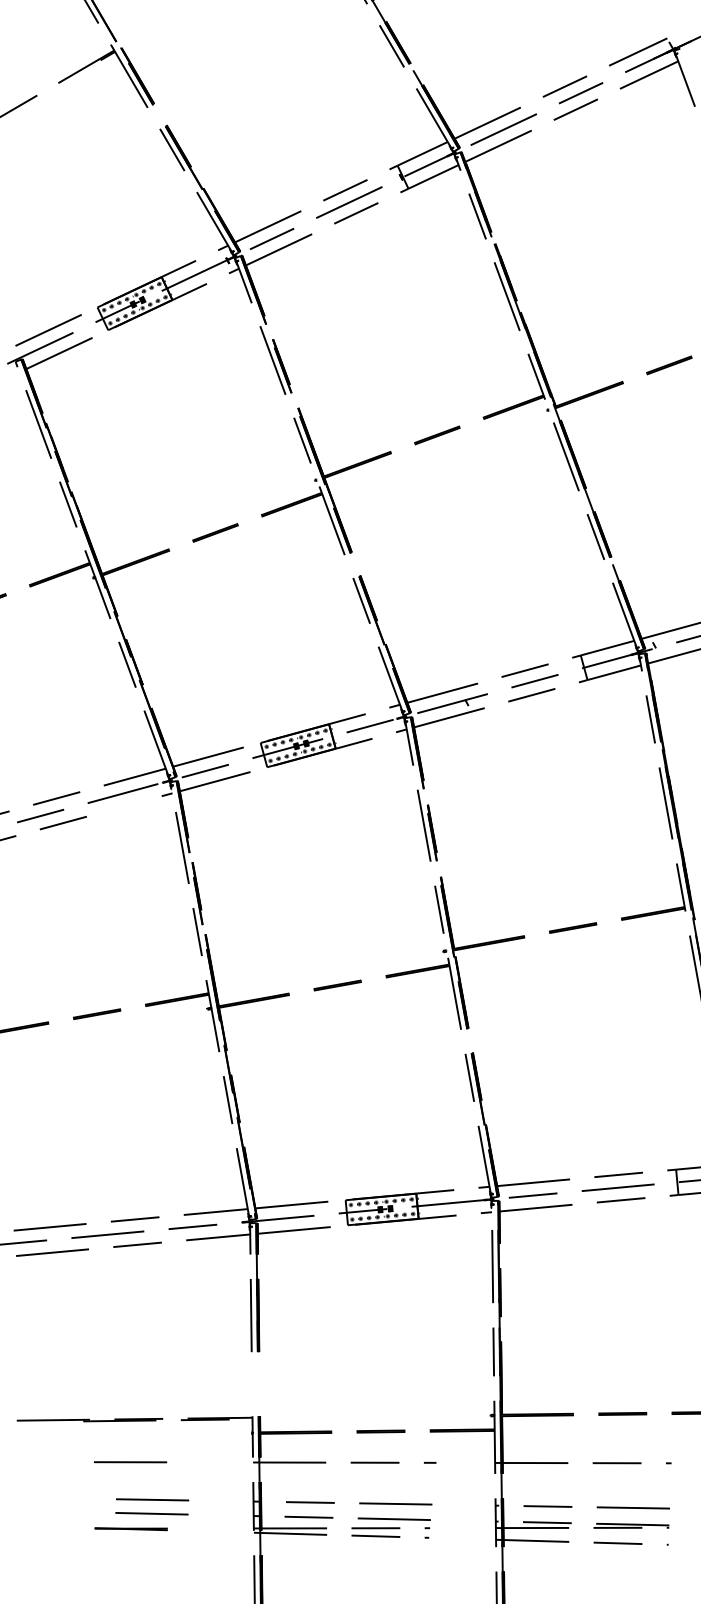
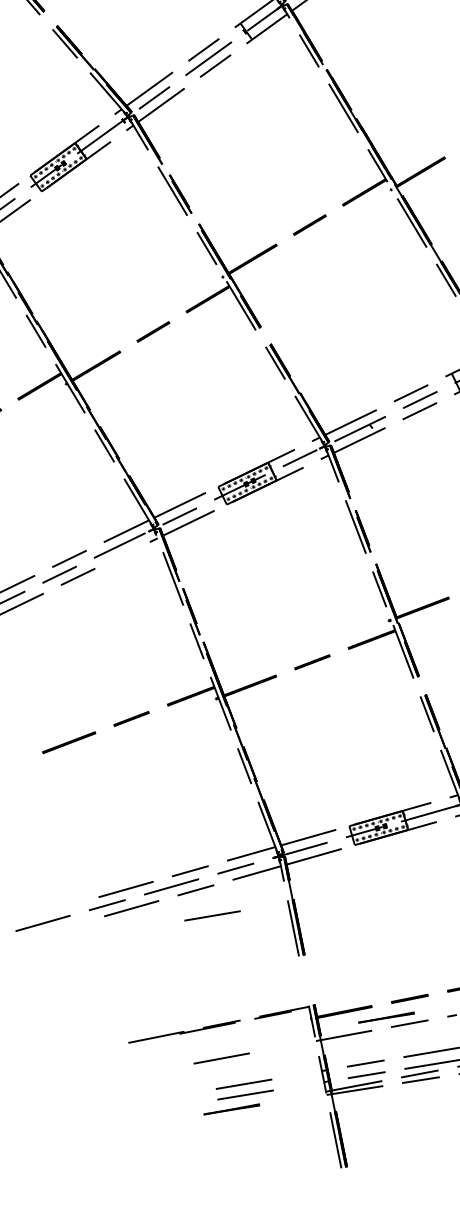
line: (152, 1280) -> (212, 915), added
line: (346, 1450) -> (386, 1018), added

